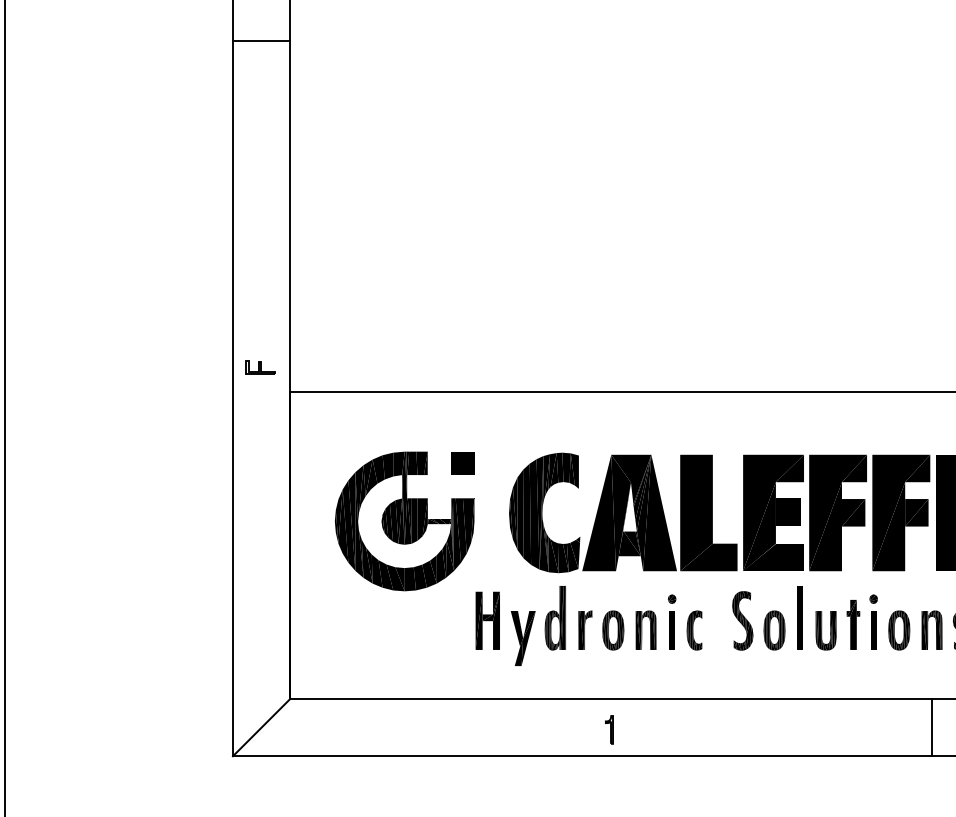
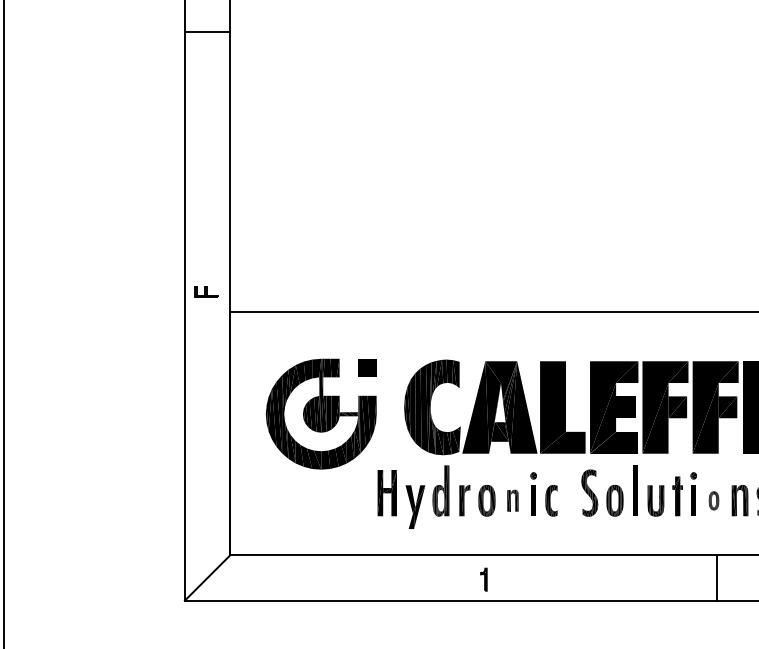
part: (645, 630) -> (512, 500), size x0.7
part: (898, 630) -> (713, 500), size x0.6
line: (932, 727) -> (717, 577), moved

